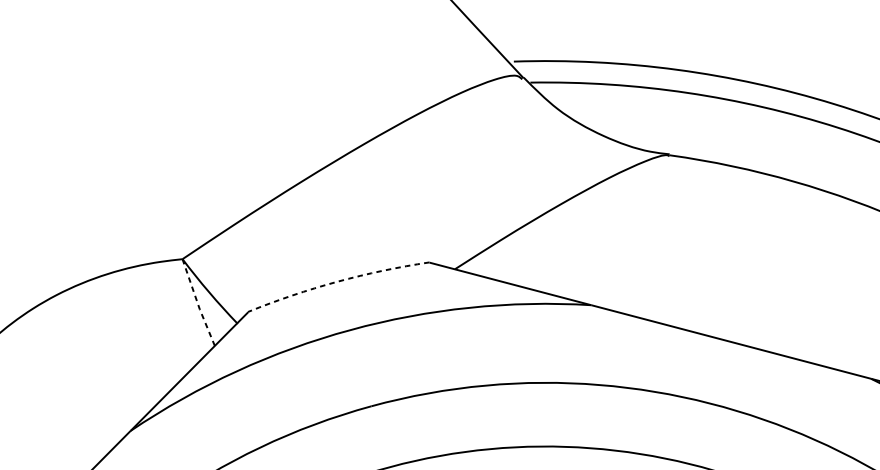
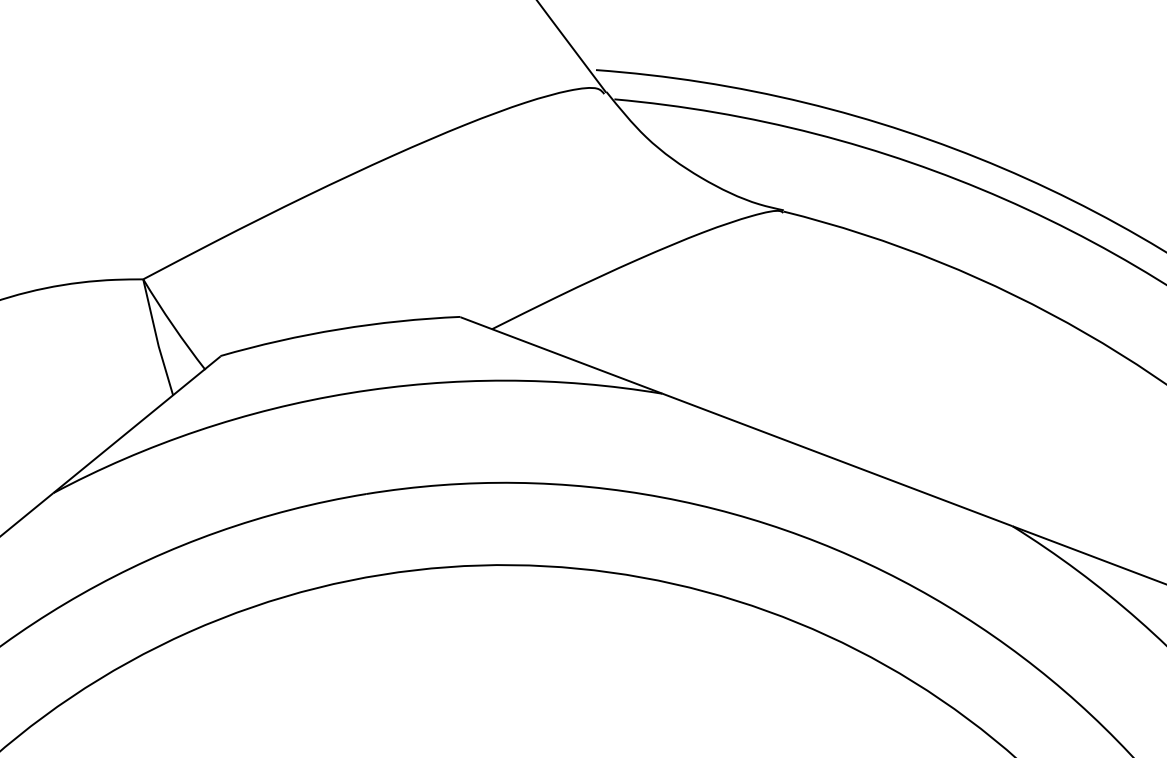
arc: (337, 281) -> (339, 329), dashed -> solid
line: (197, 303) -> (156, 338), dashed -> solid

